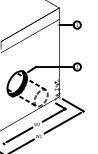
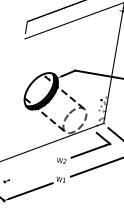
line: (19, 134) -> (31, 171), removed

